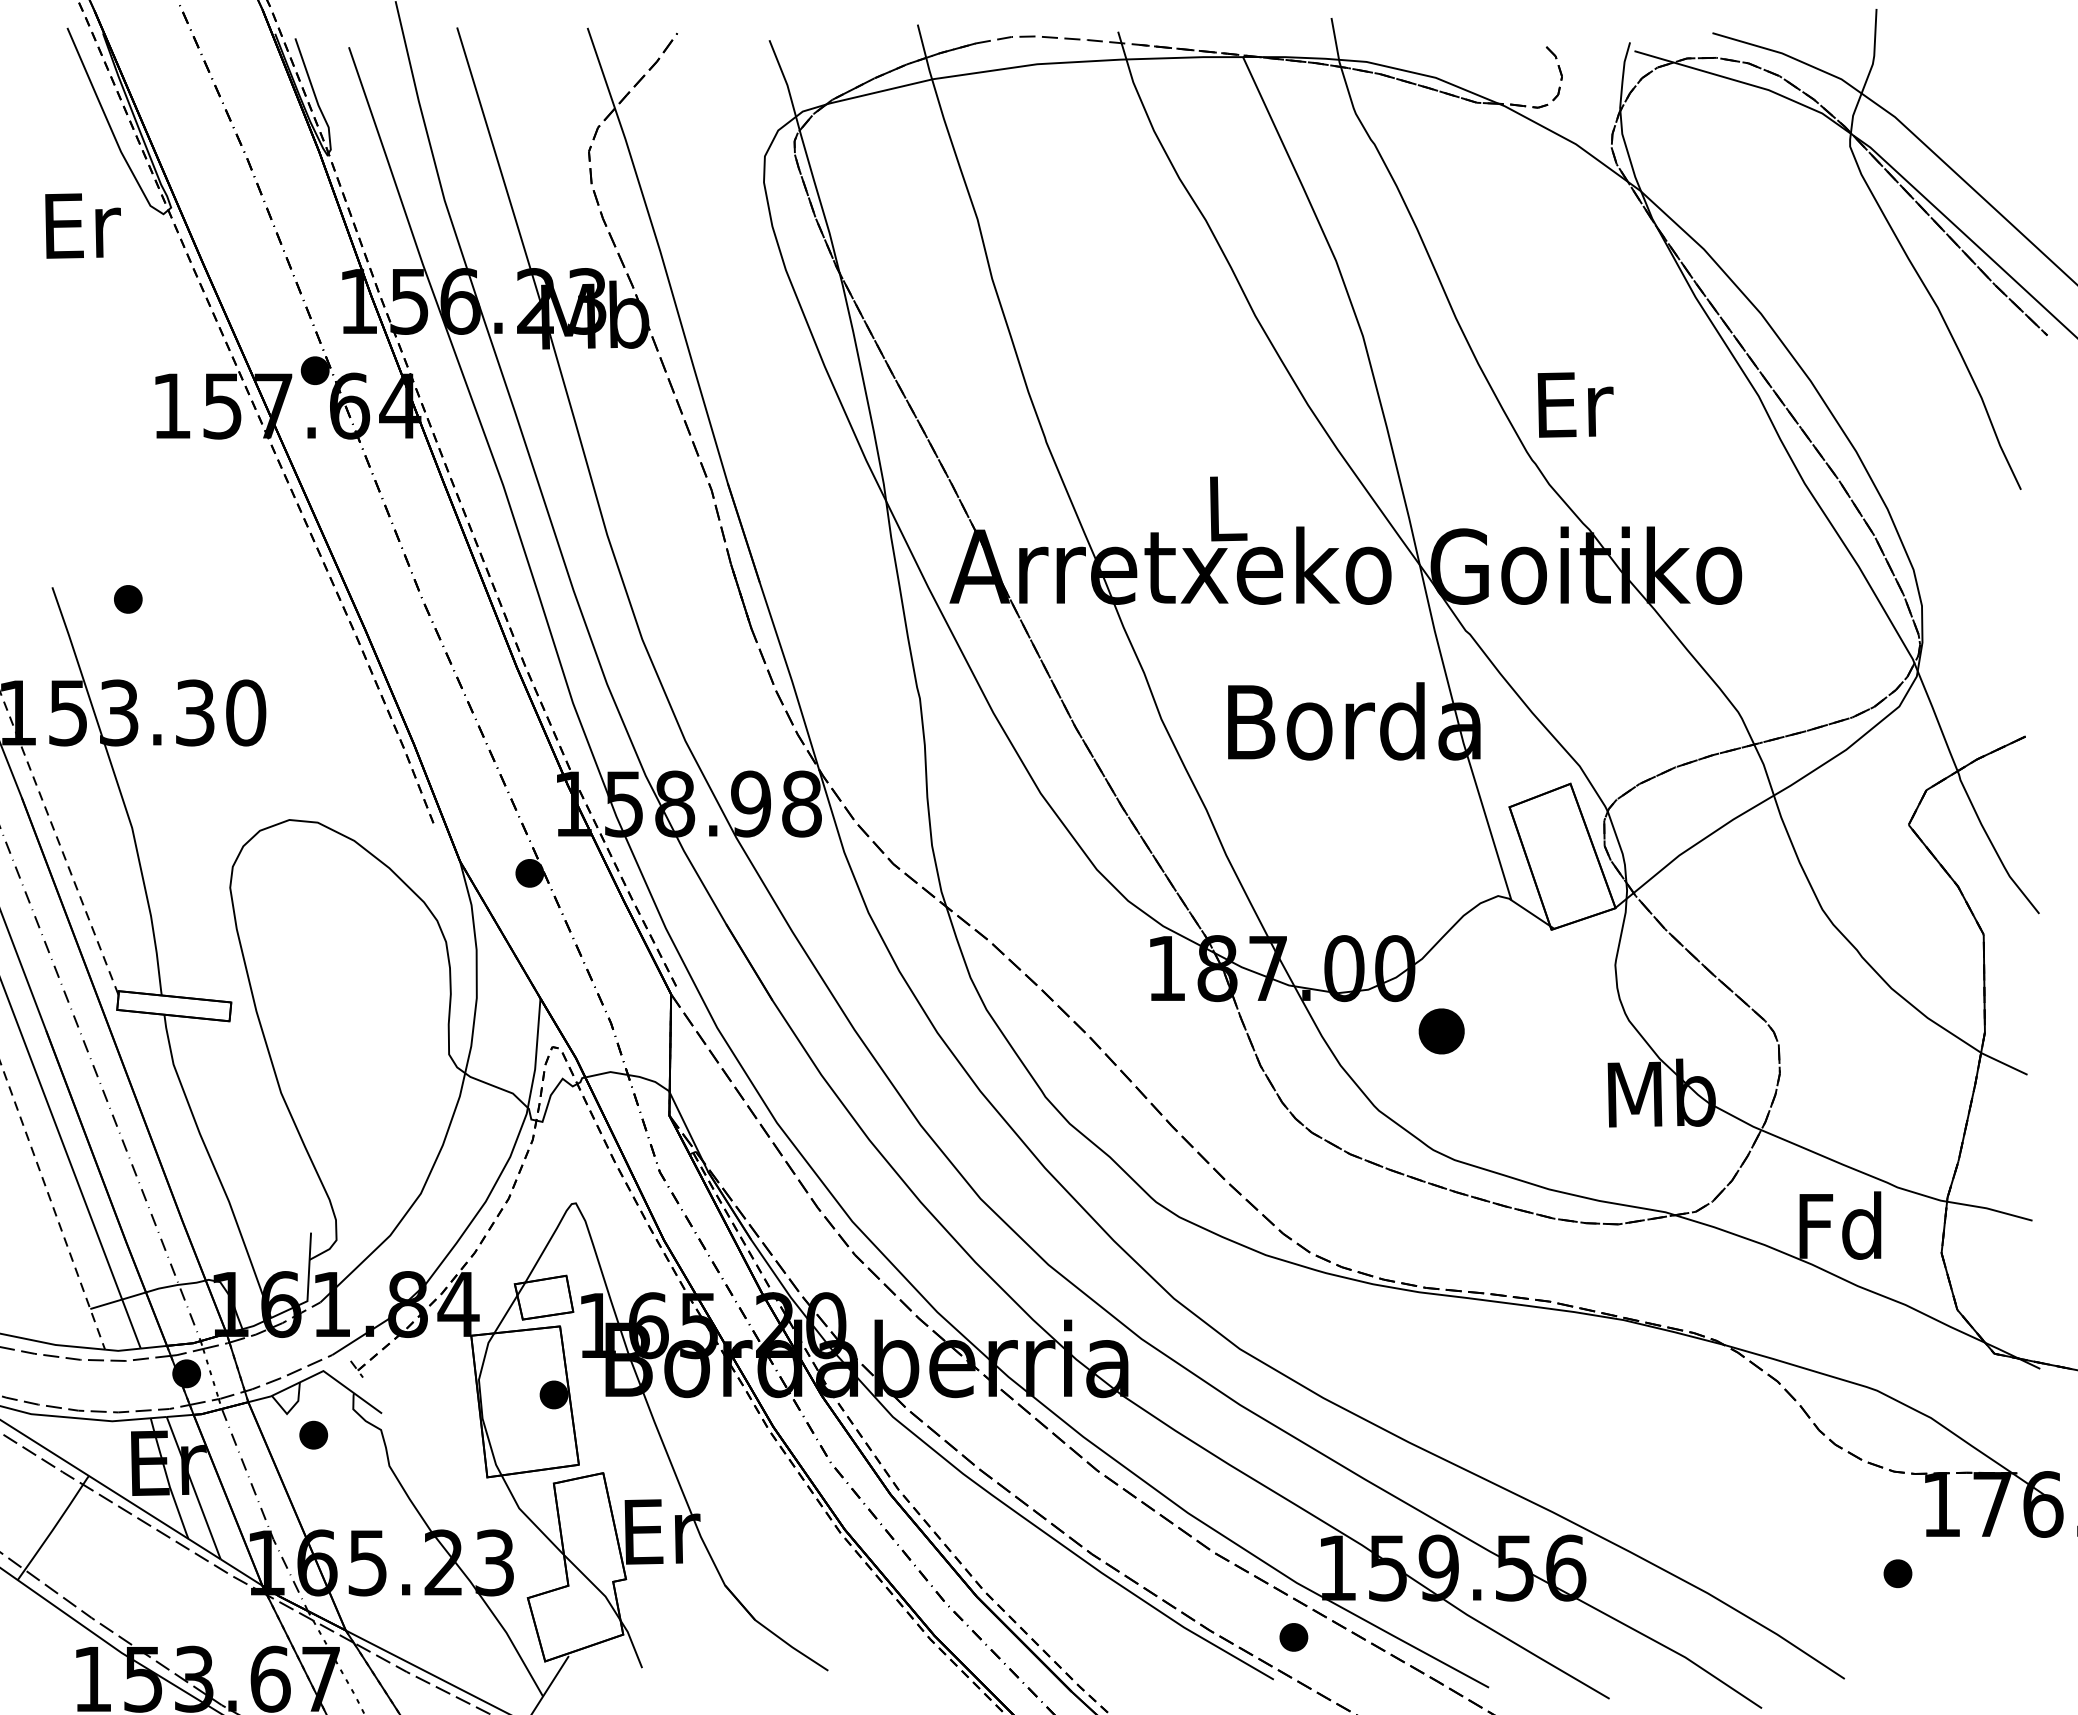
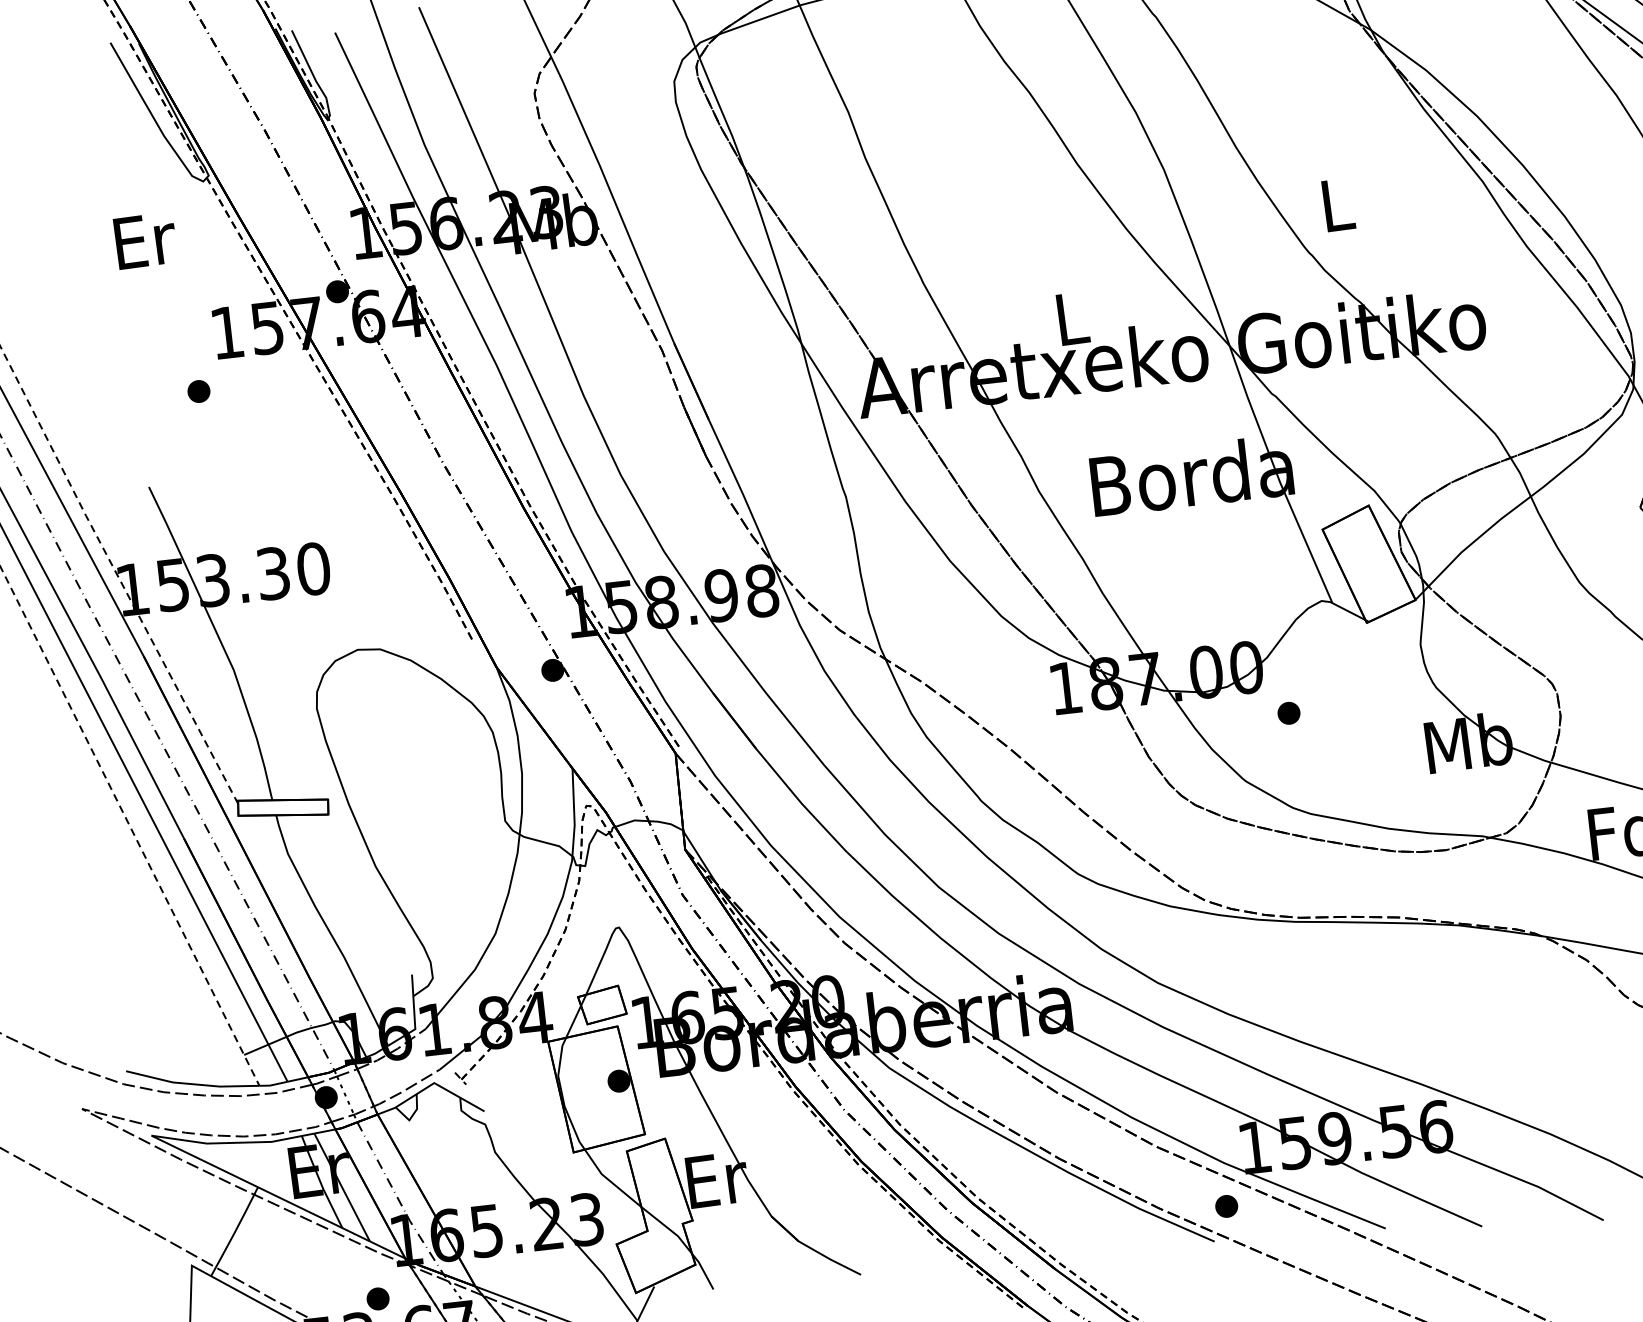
text: (82, 225) -> (145, 240), moved
text: (1575, 404) -> (1338, 204), Er -> L
part: (128, 599) -> (199, 391), moved
part: (1441, 1031) -> (1288, 713), size x0.62
part: (313, 1434) -> (377, 1298), moved

